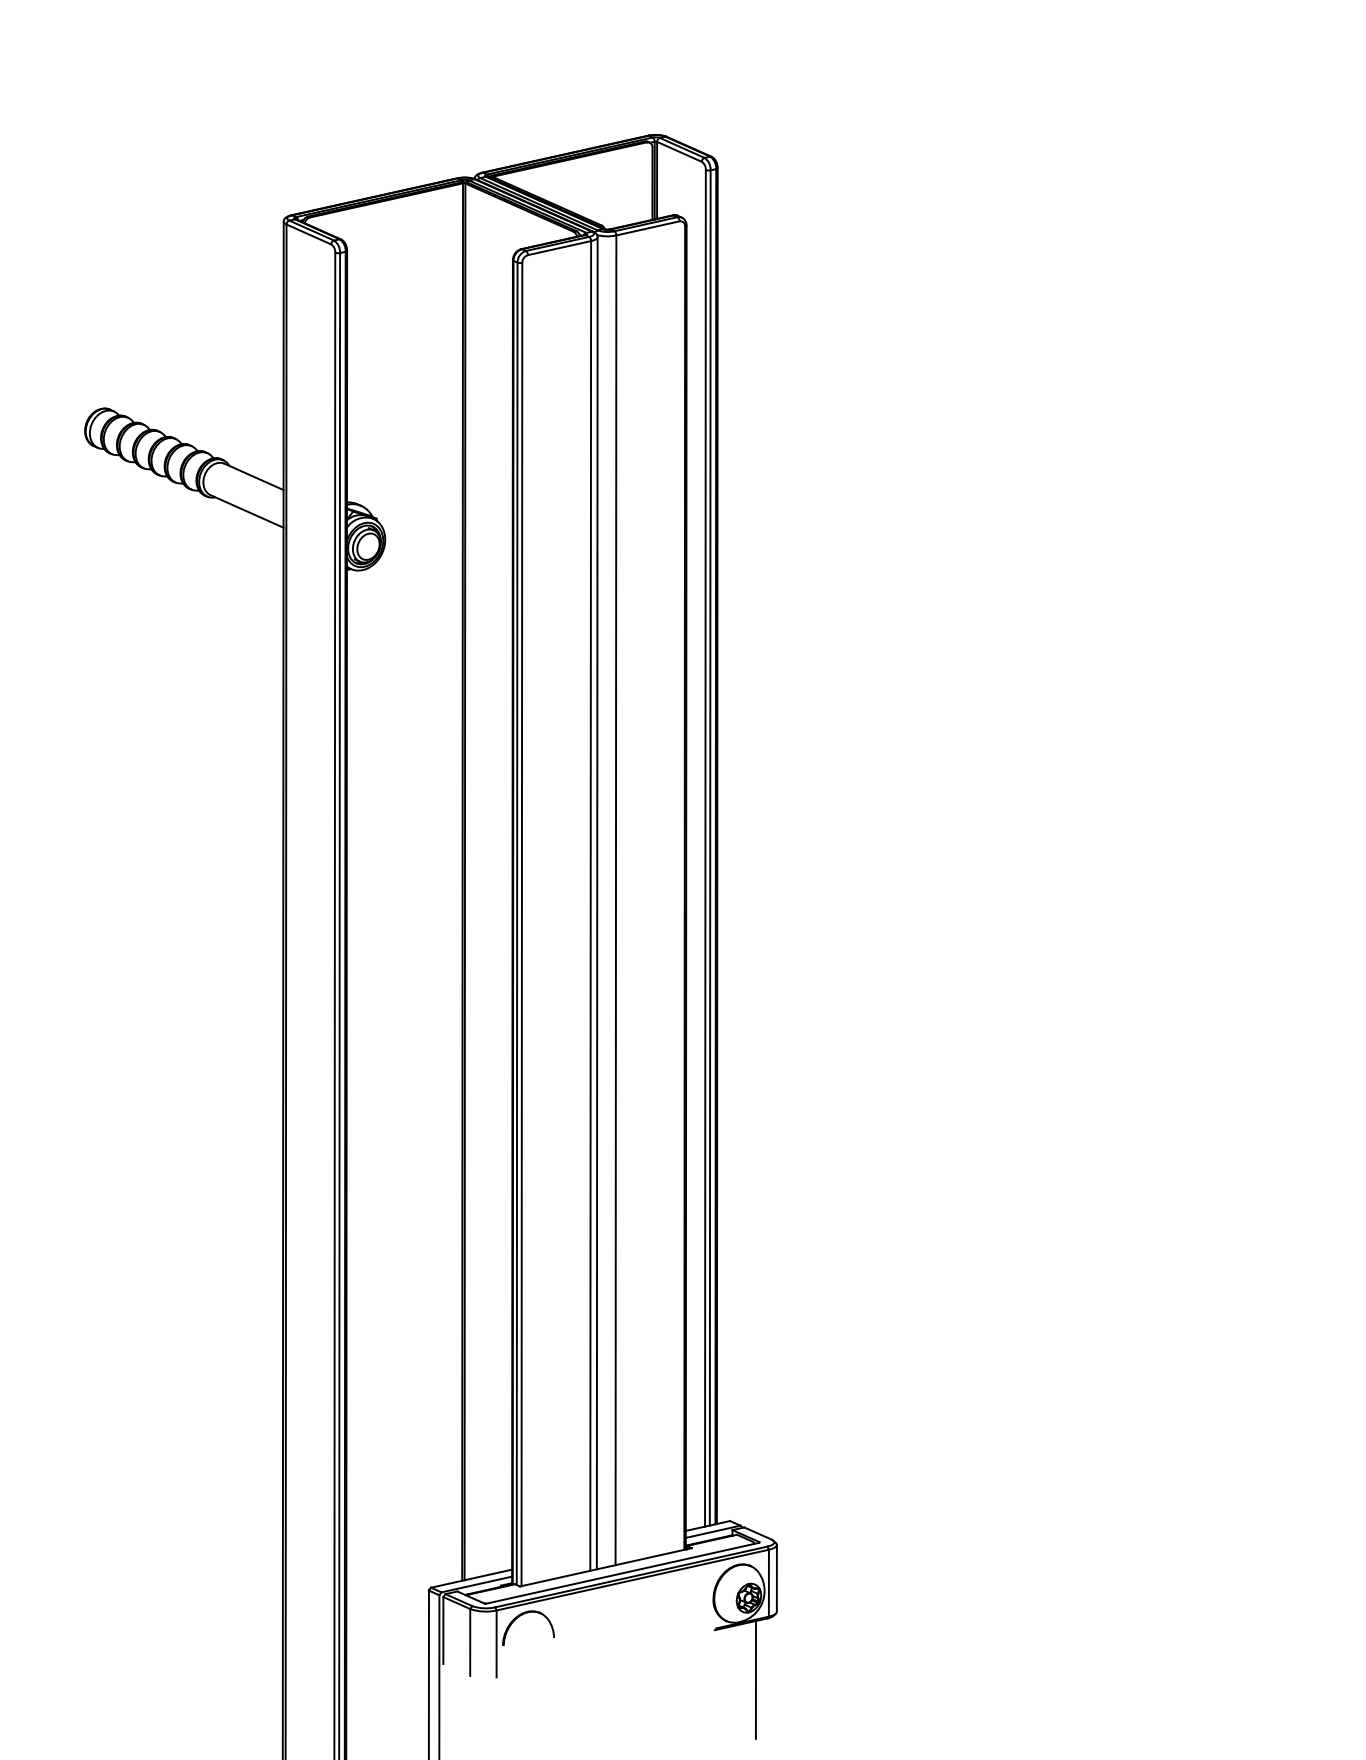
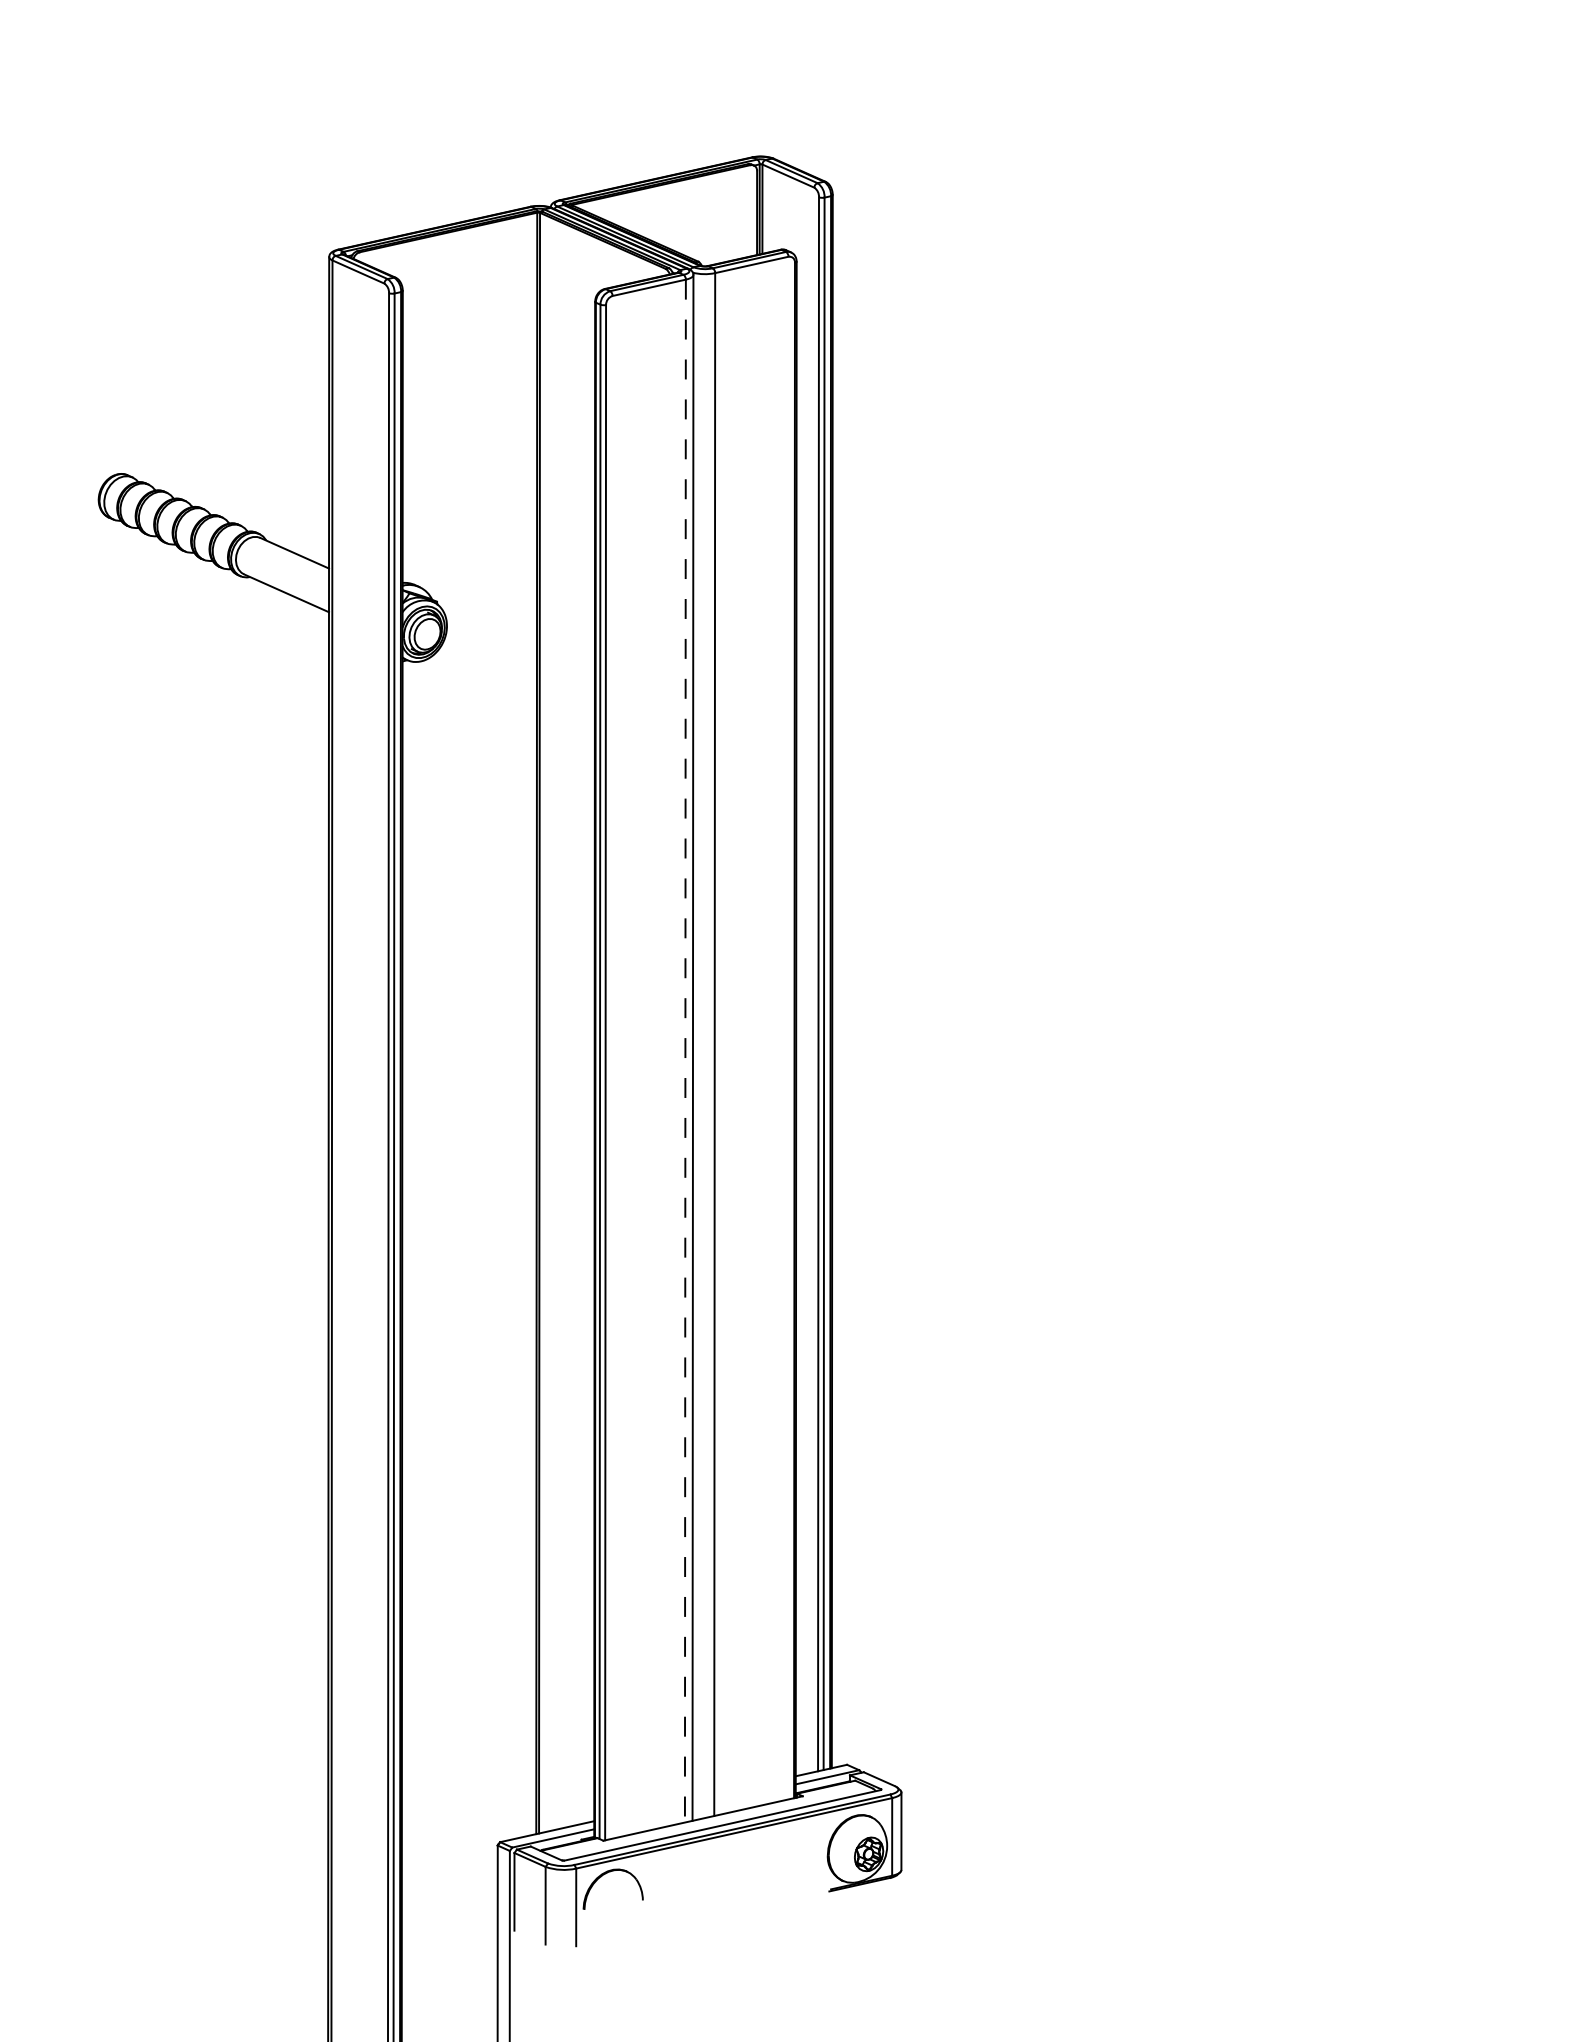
line: (590, 905) -> (685, 1050), solid -> dashed
line: (755, 1679) -> (876, 1948), removed

